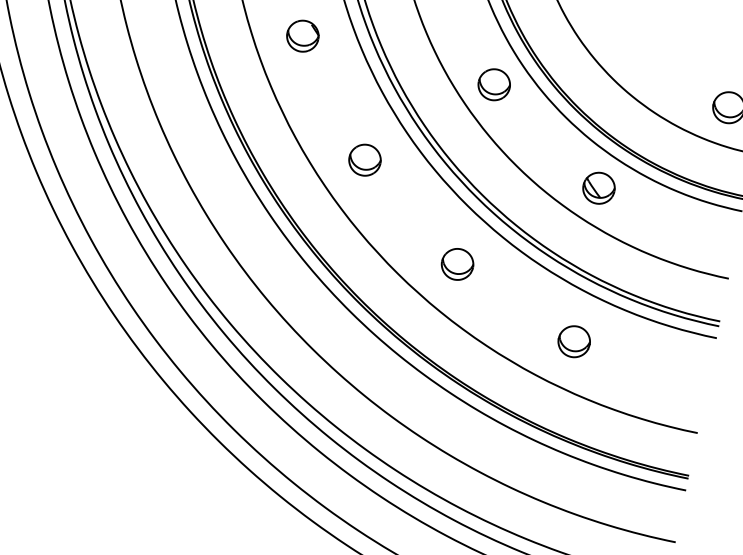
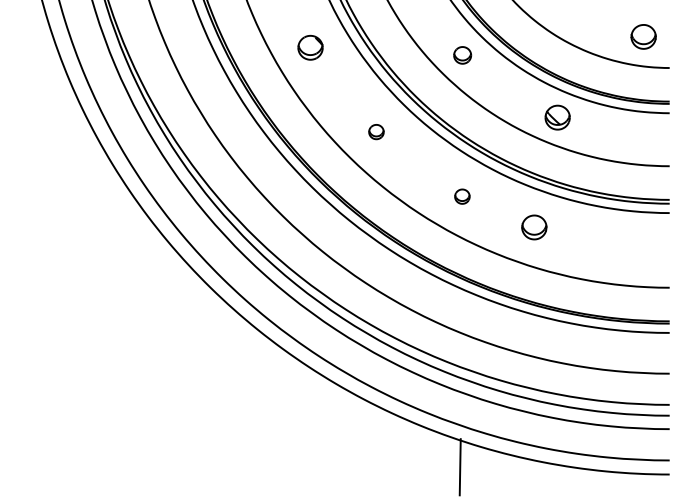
part: (493, 84) -> (462, 55), size x0.7
part: (365, 159) -> (376, 131), size x0.6
part: (457, 264) -> (462, 196), size x0.6
part: (574, 341) -> (534, 227), moved

